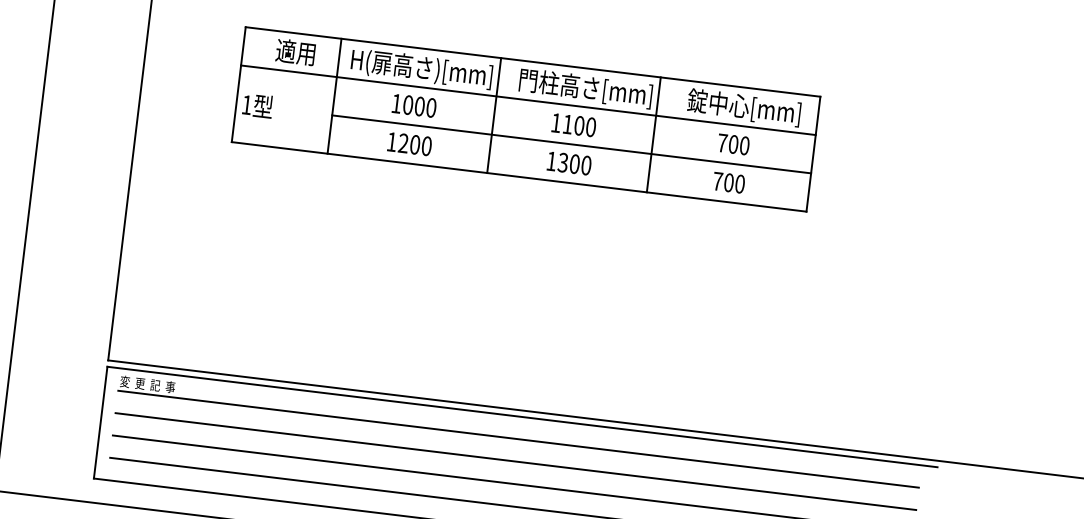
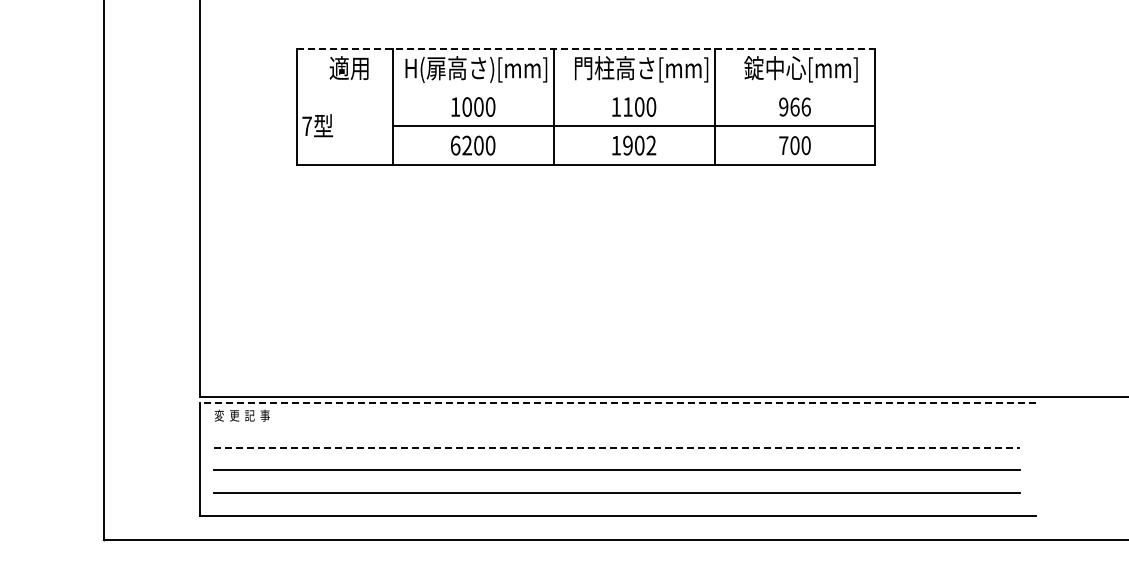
line: (533, 62) -> (586, 49), solid -> dashed
line: (527, 99) -> (585, 87), removed
text: (246, 104) -> (306, 125), 1 -> 7
text: (391, 141) -> (455, 145), 1200 -> 6200
text: (733, 143) -> (794, 106), 700 -> 966
text: (574, 163) -> (639, 145), 1300 -> 1902
line: (521, 416) -> (617, 402), solid -> dashed
line: (518, 439) -> (616, 425), removed
line: (516, 461) -> (617, 447), solid -> dashed

